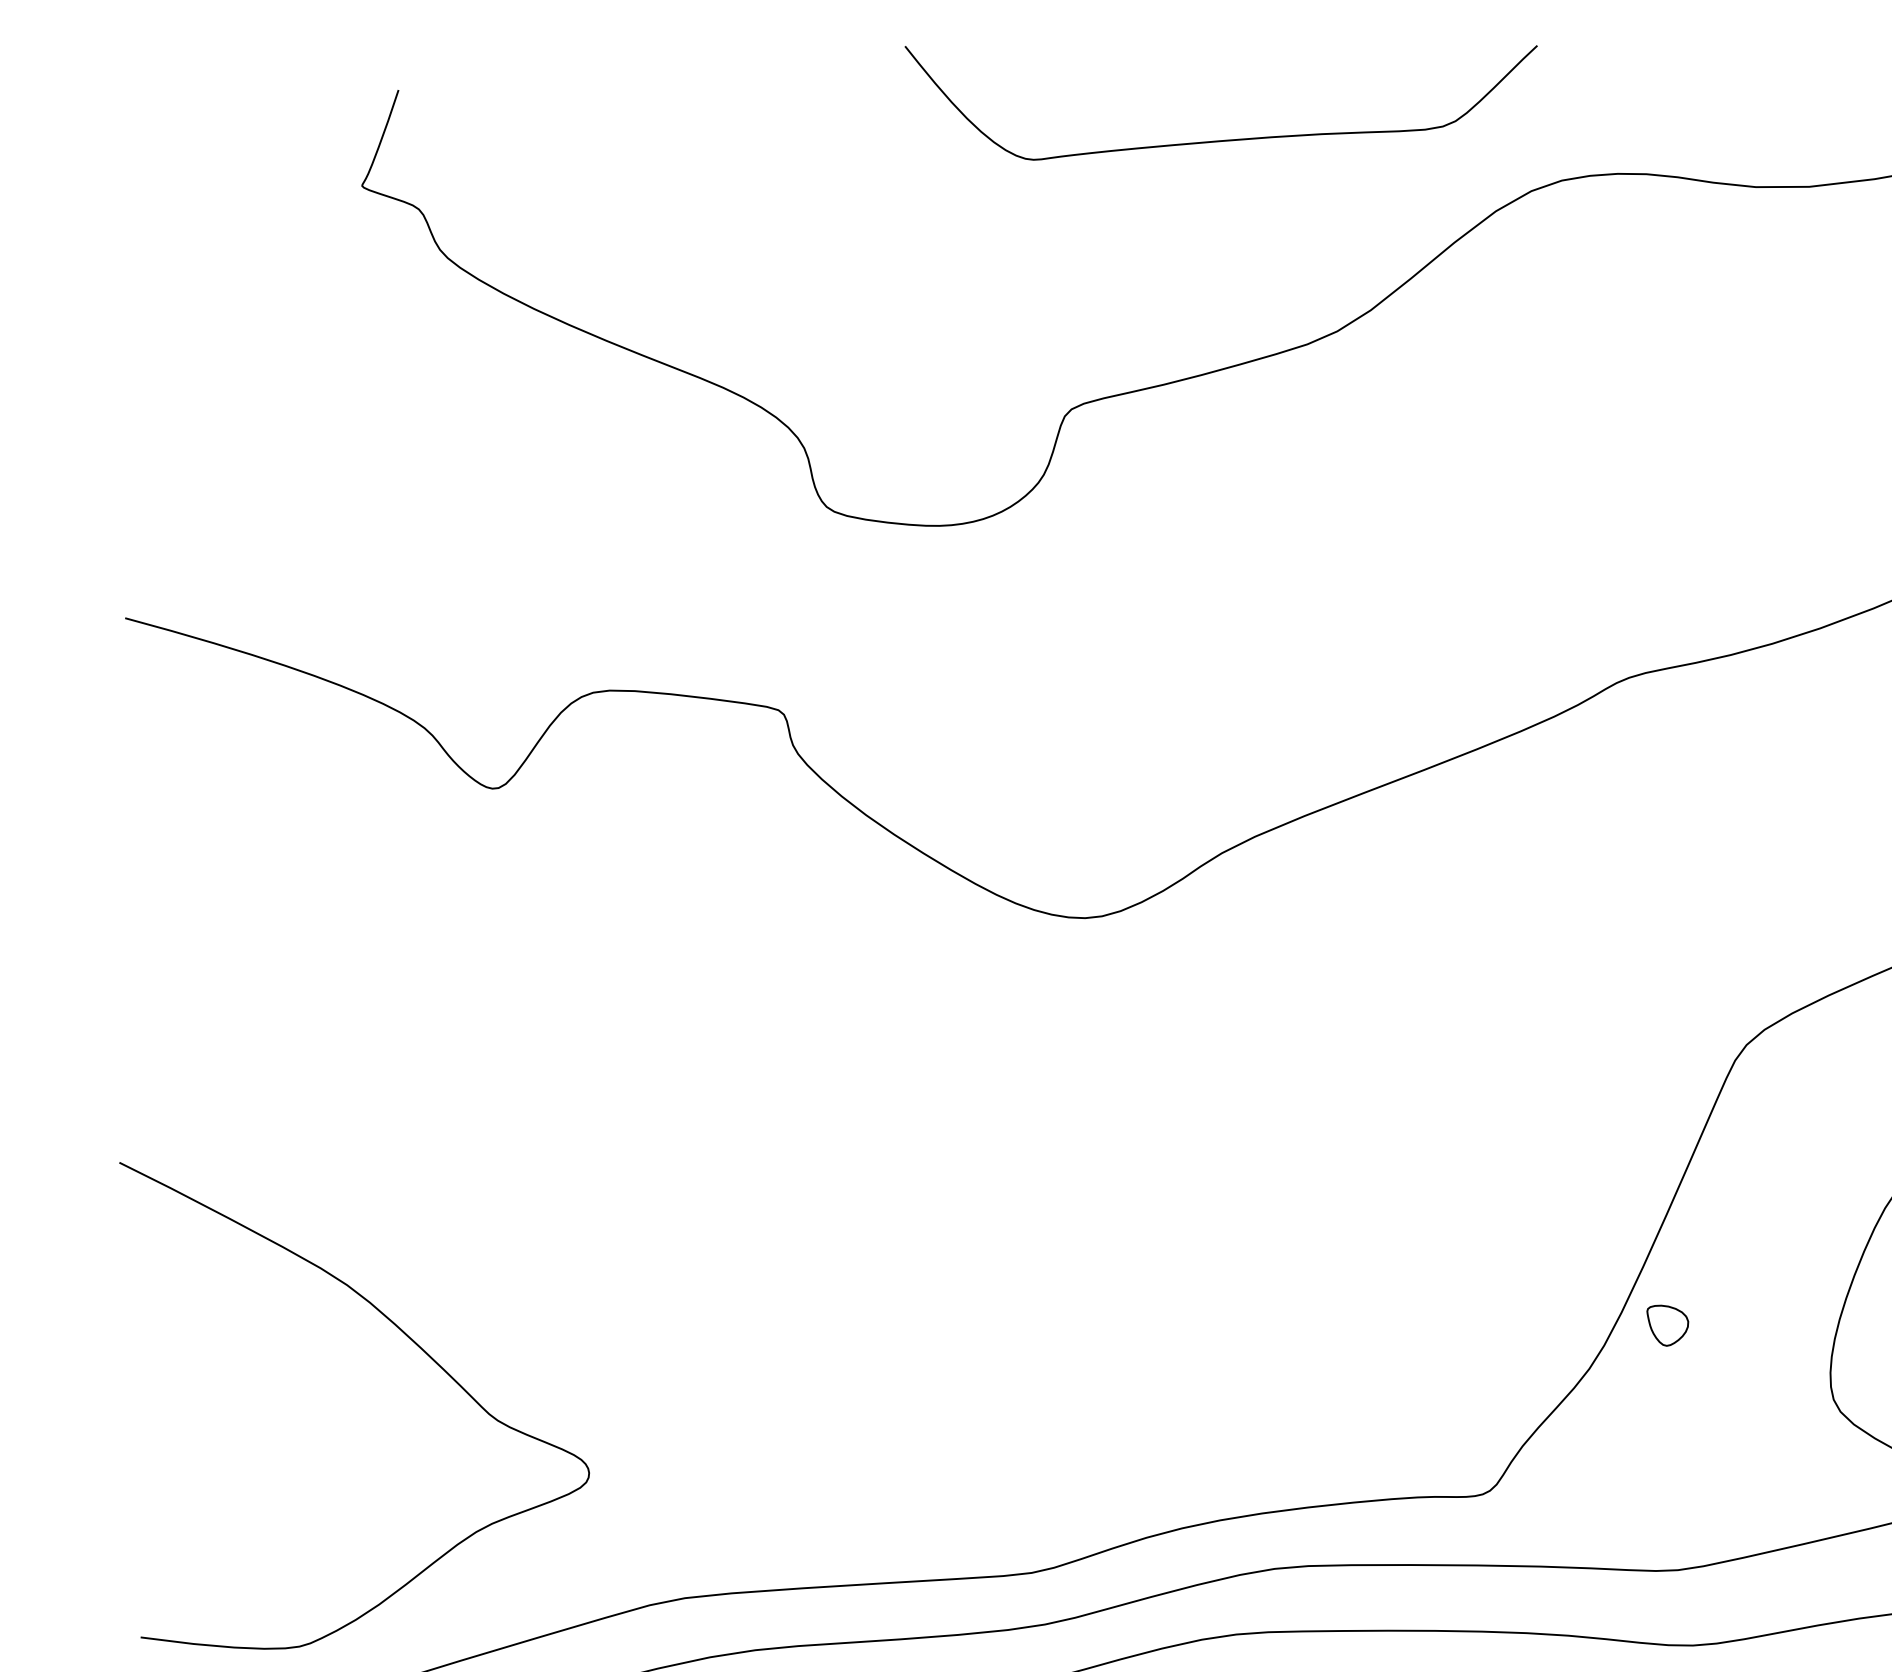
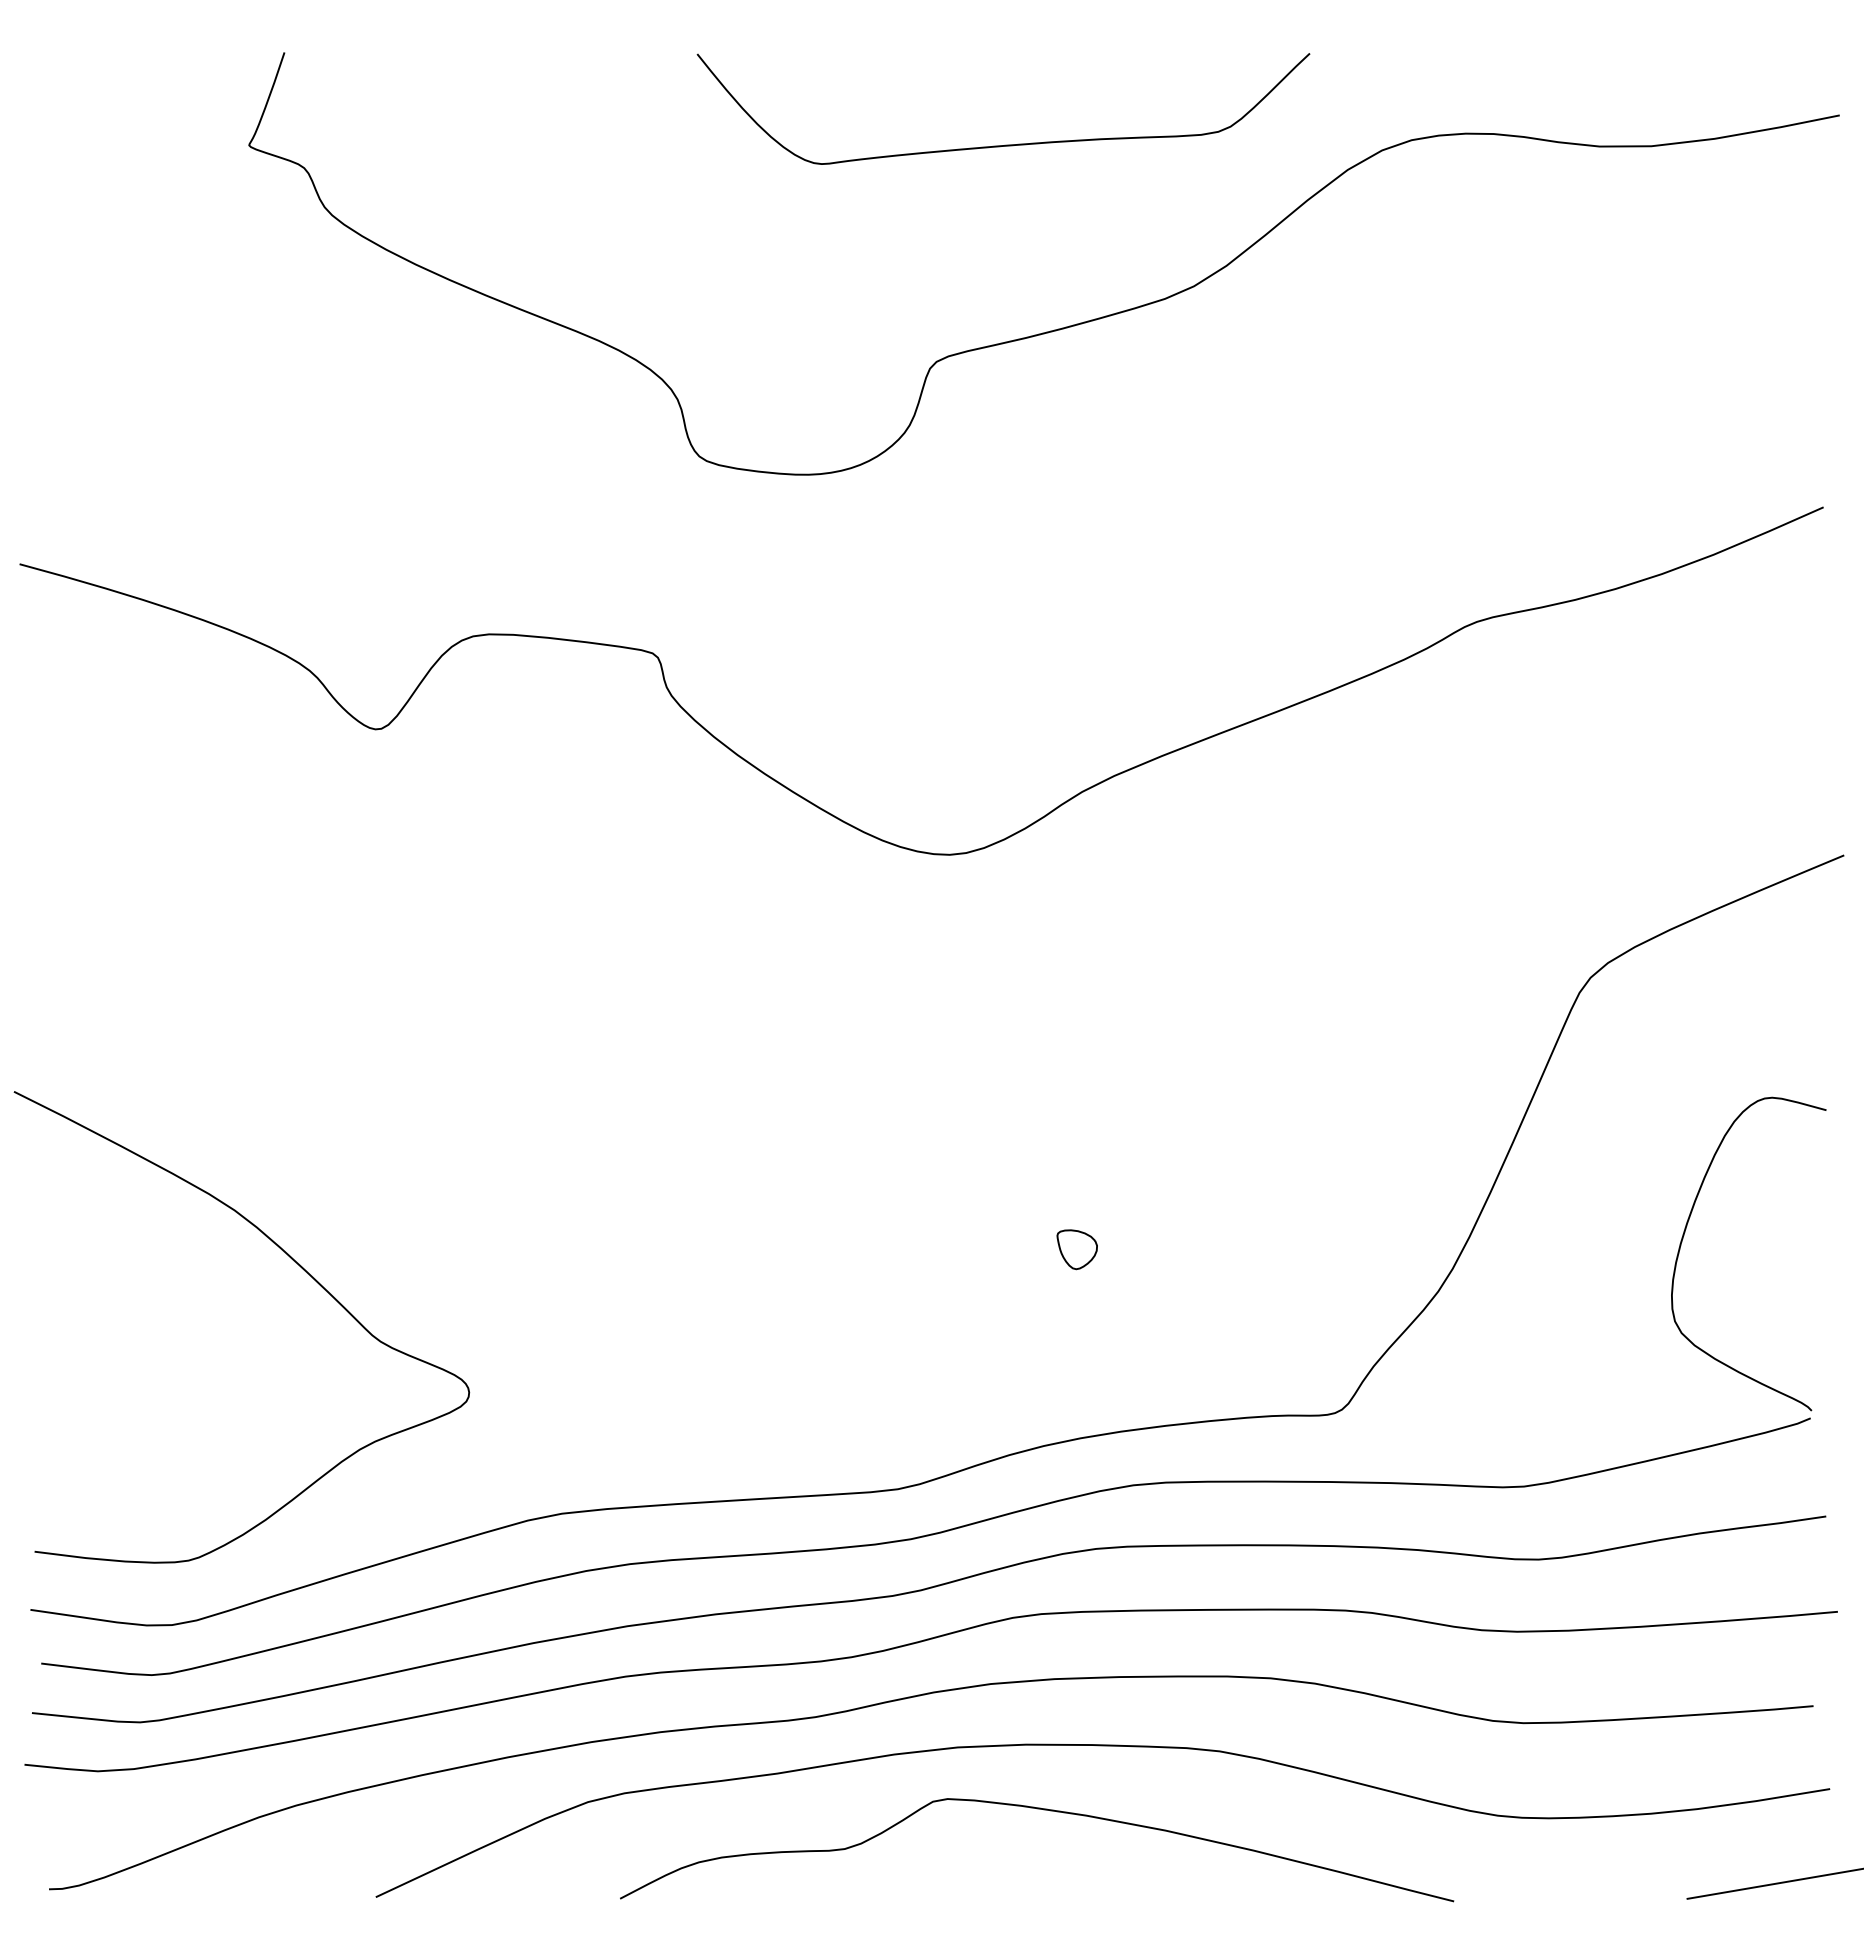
curve: (1223, 139) -> (1005, 144), moved
part: (1667, 1325) -> (1076, 1249), moved

